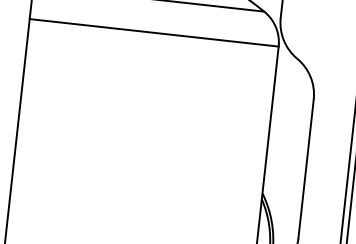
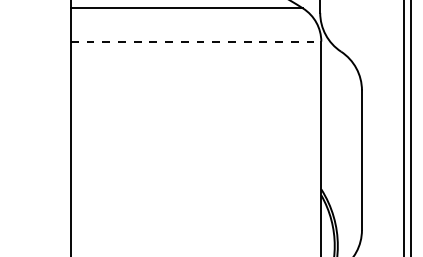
line: (154, 32) -> (196, 41), solid -> dashed

